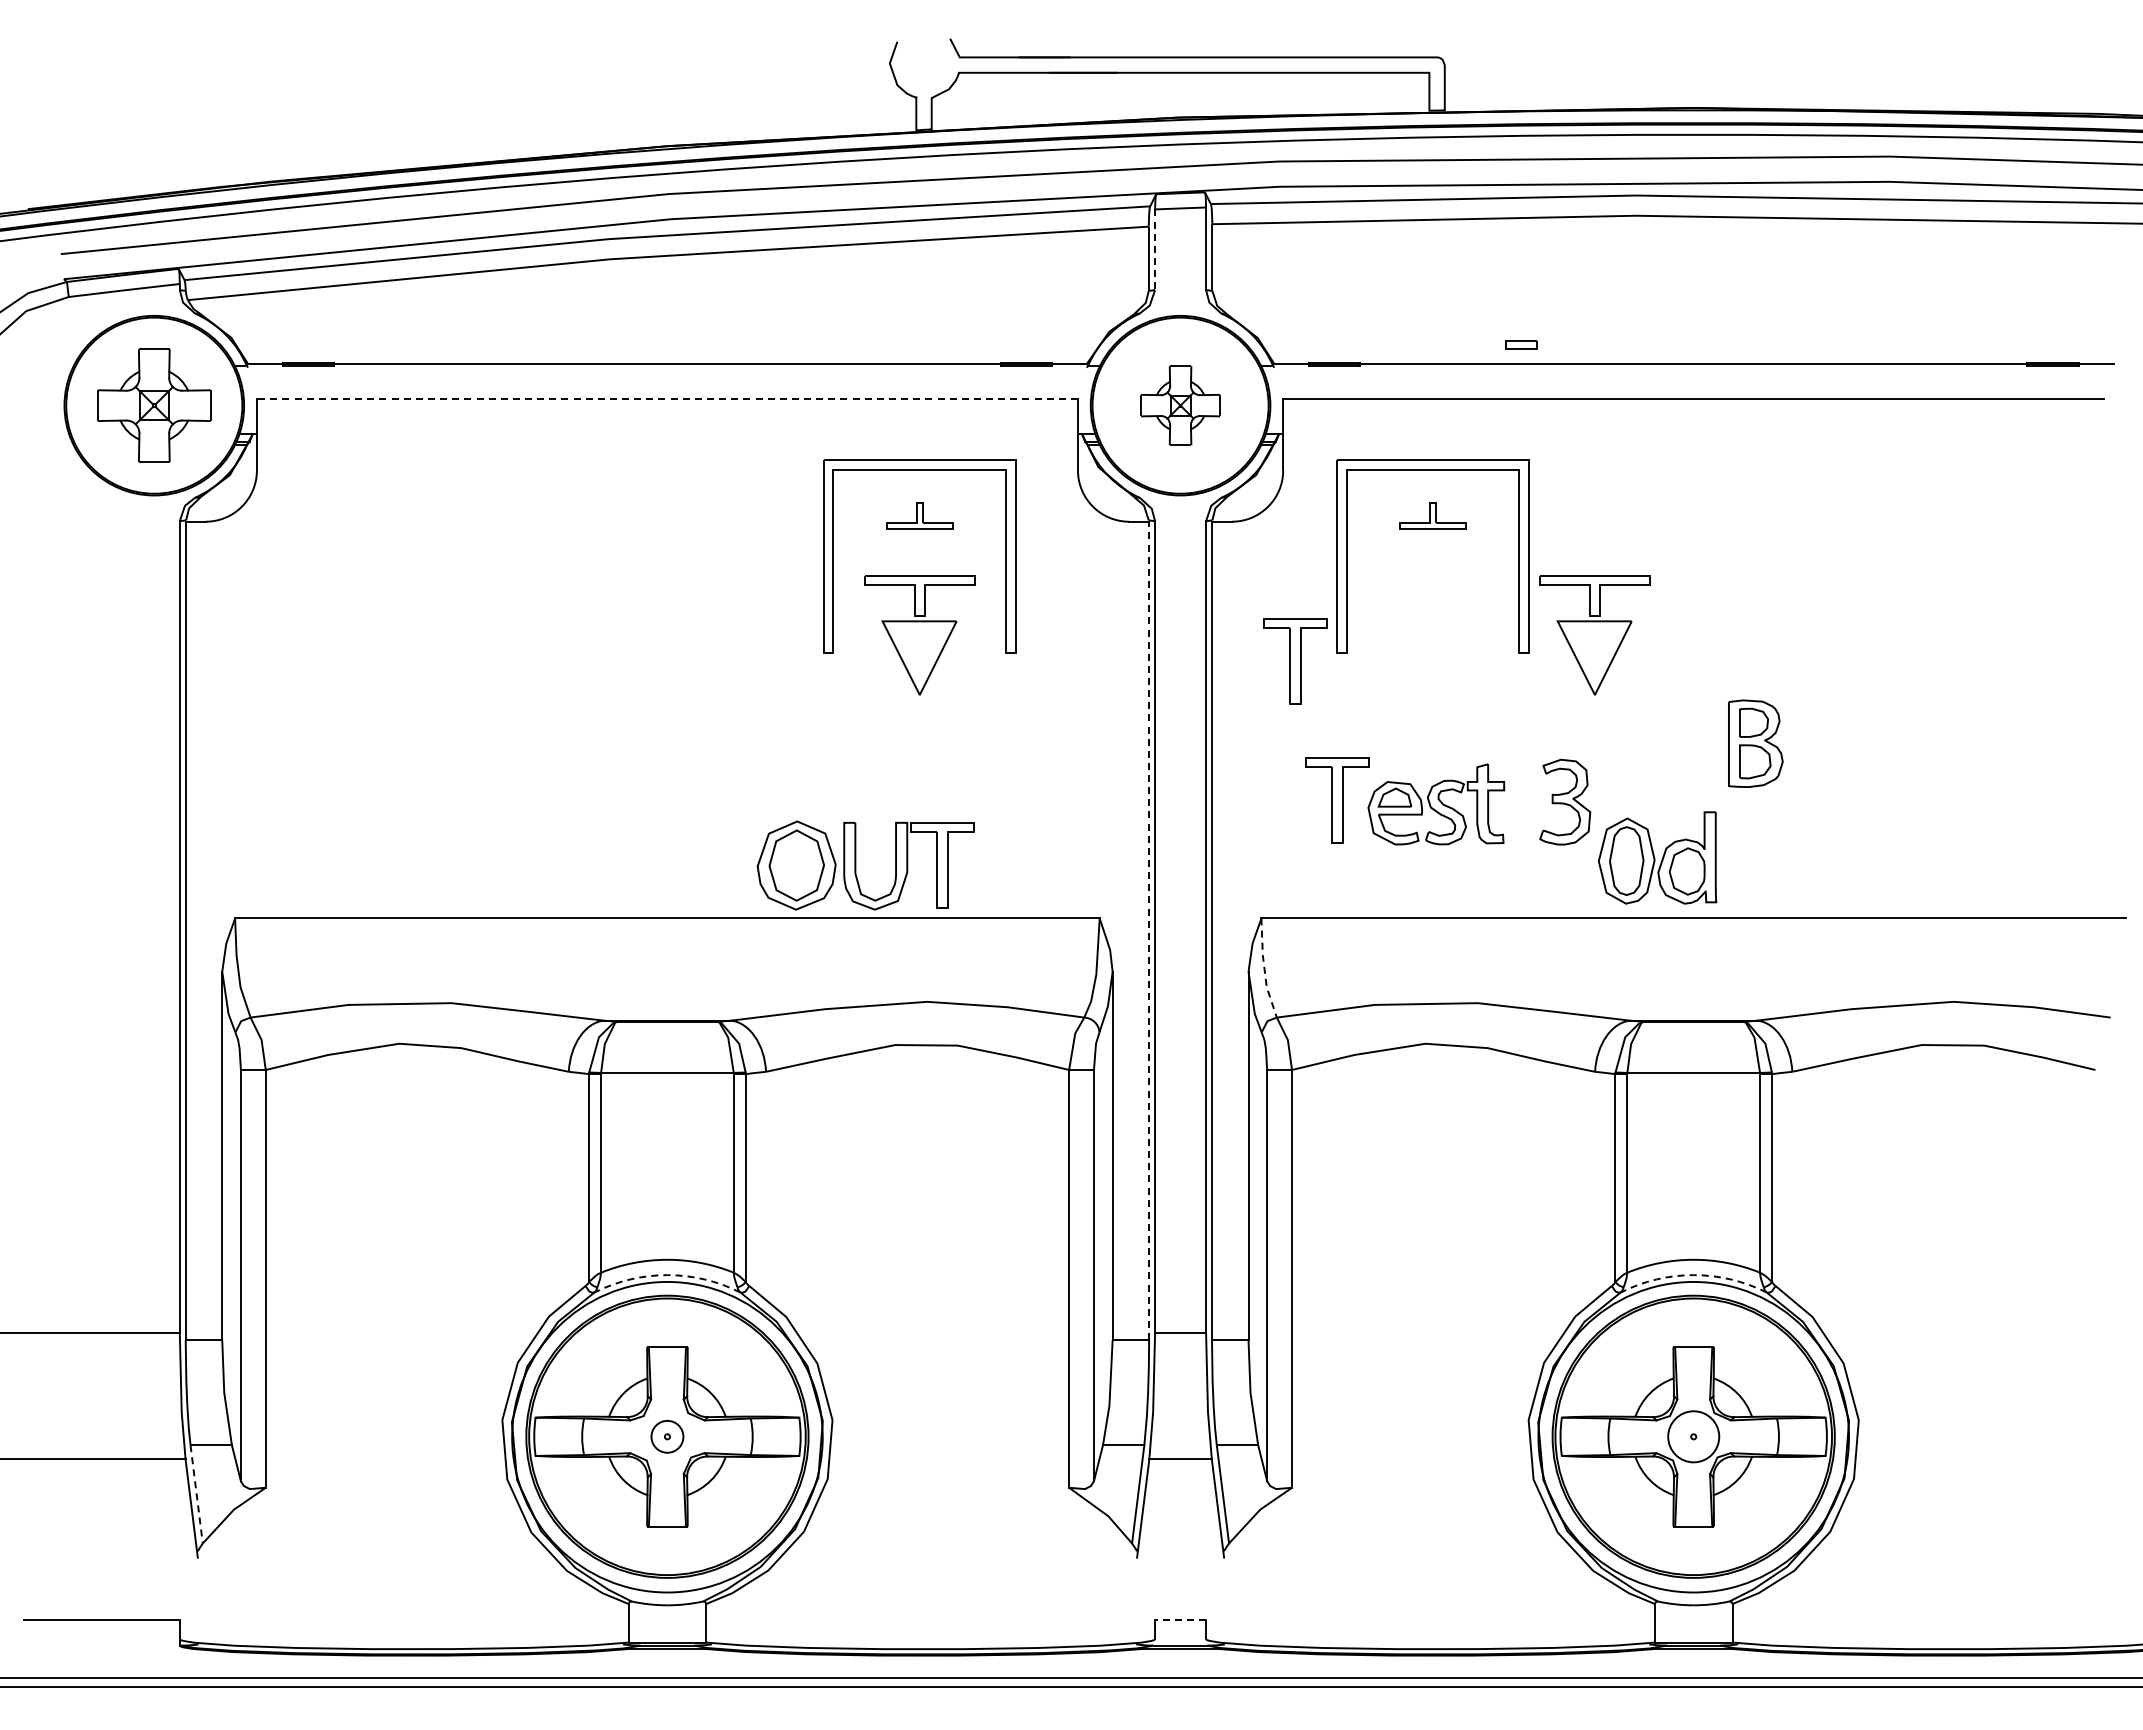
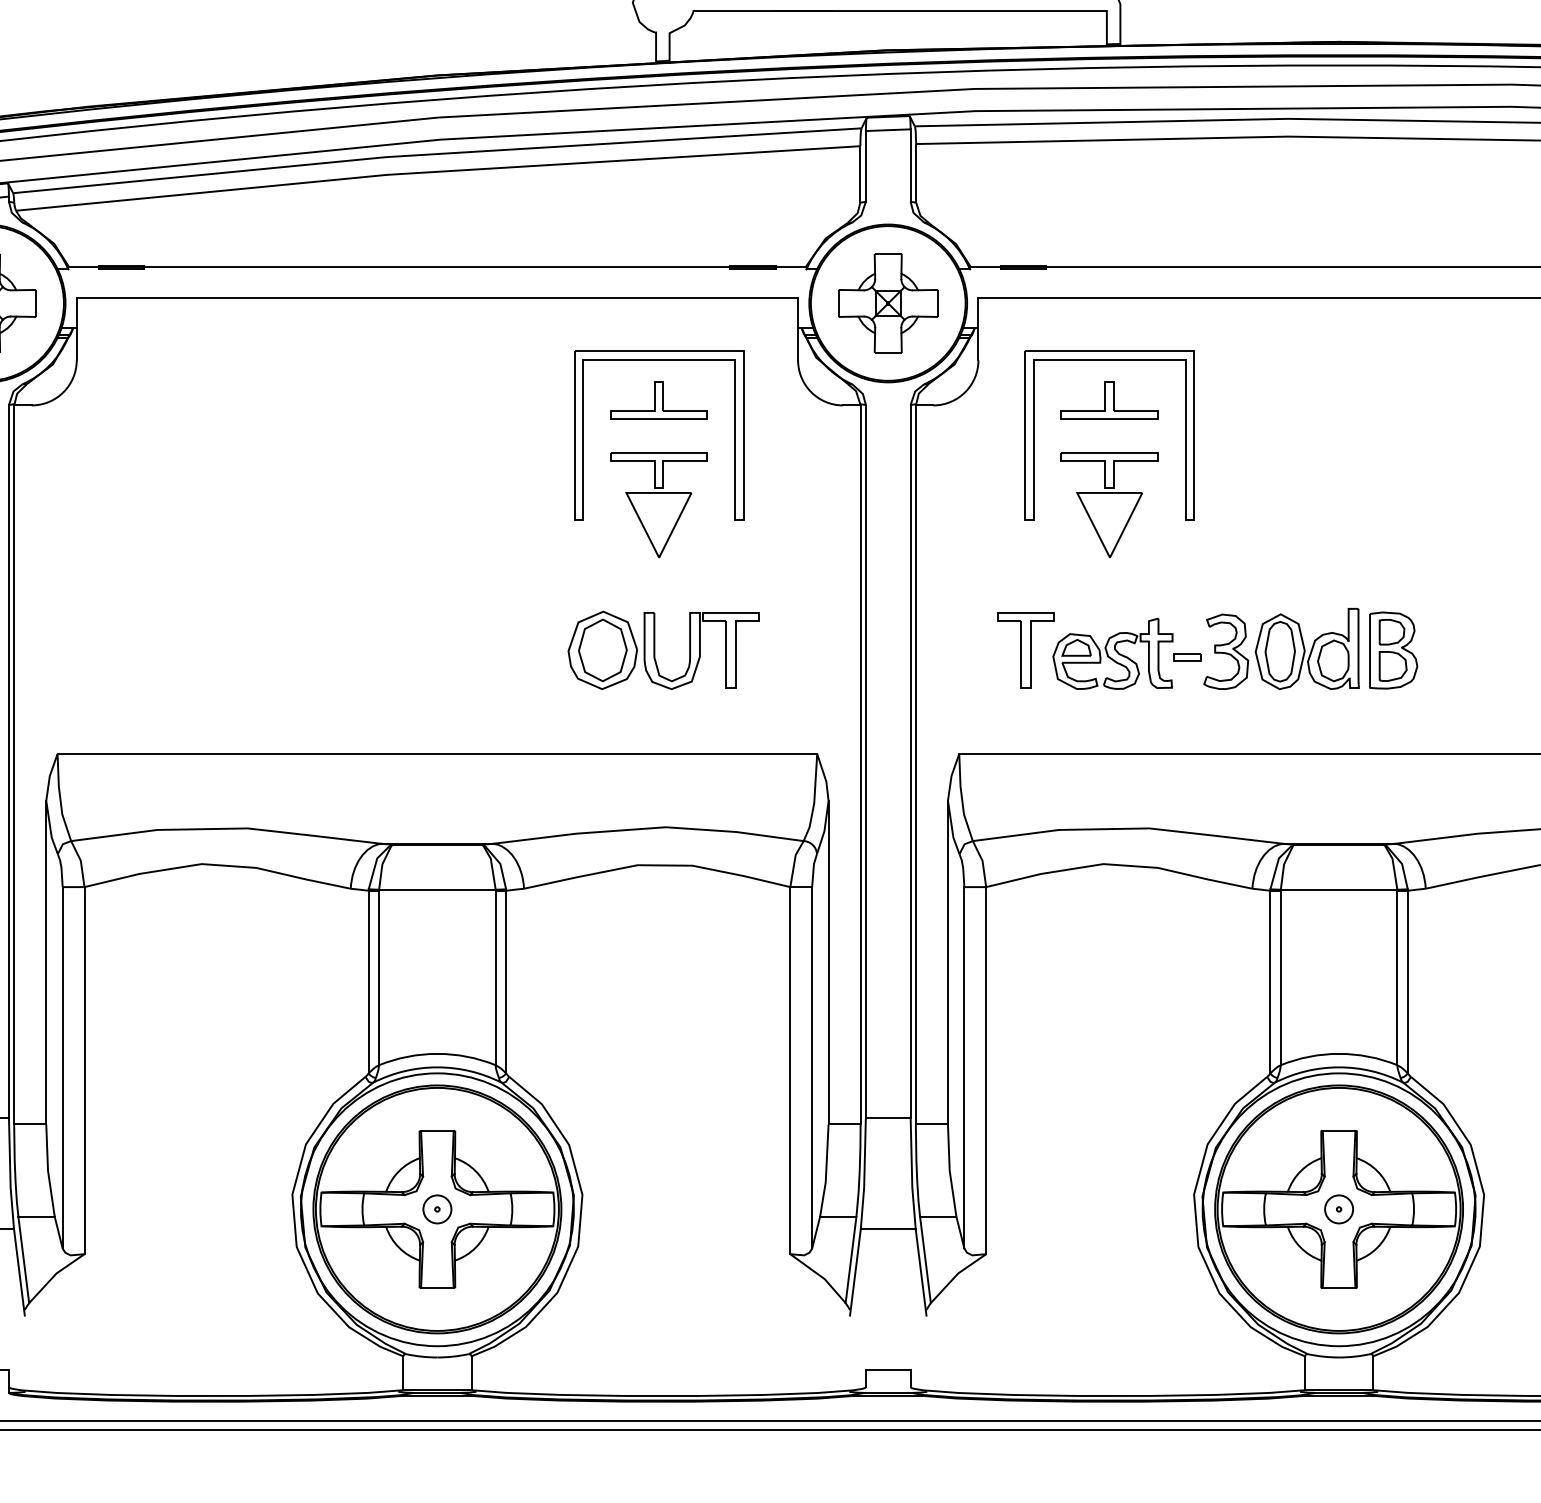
line: (1155, 250) -> (866, 167), dashed -> solid
part: (1521, 344) -> (1187, 657), moved
line: (667, 399) -> (437, 298), dashed -> solid
part: (1180, 405) -> (888, 303), size x1.43
part: (919, 515) -> (658, 399), size x1.67
part: (1432, 515) -> (1109, 399), size x1.67
part: (1594, 635) -> (1109, 505), moved
part: (1295, 661) -> (989, 528), removed
part: (1755, 743) -> (1393, 650), moved
part: (1657, 857) -> (1307, 648), moved
part: (856, 865) -> (655, 650), moved
line: (1149, 930) -> (860, 764), dashed -> solid
line: (1264, 969) -> (961, 798), dashed -> solid
arc: (667, 1275) -> (437, 1067), dashed -> solid
arc: (1693, 1275) -> (1338, 1067), dashed -> solid
circle: (1694, 1436) -> (1339, 1209), size x0.62
line: (196, 1494) -> (23, 1260), dashed -> solid
line: (1180, 1620) -> (888, 1370), dashed -> solid

